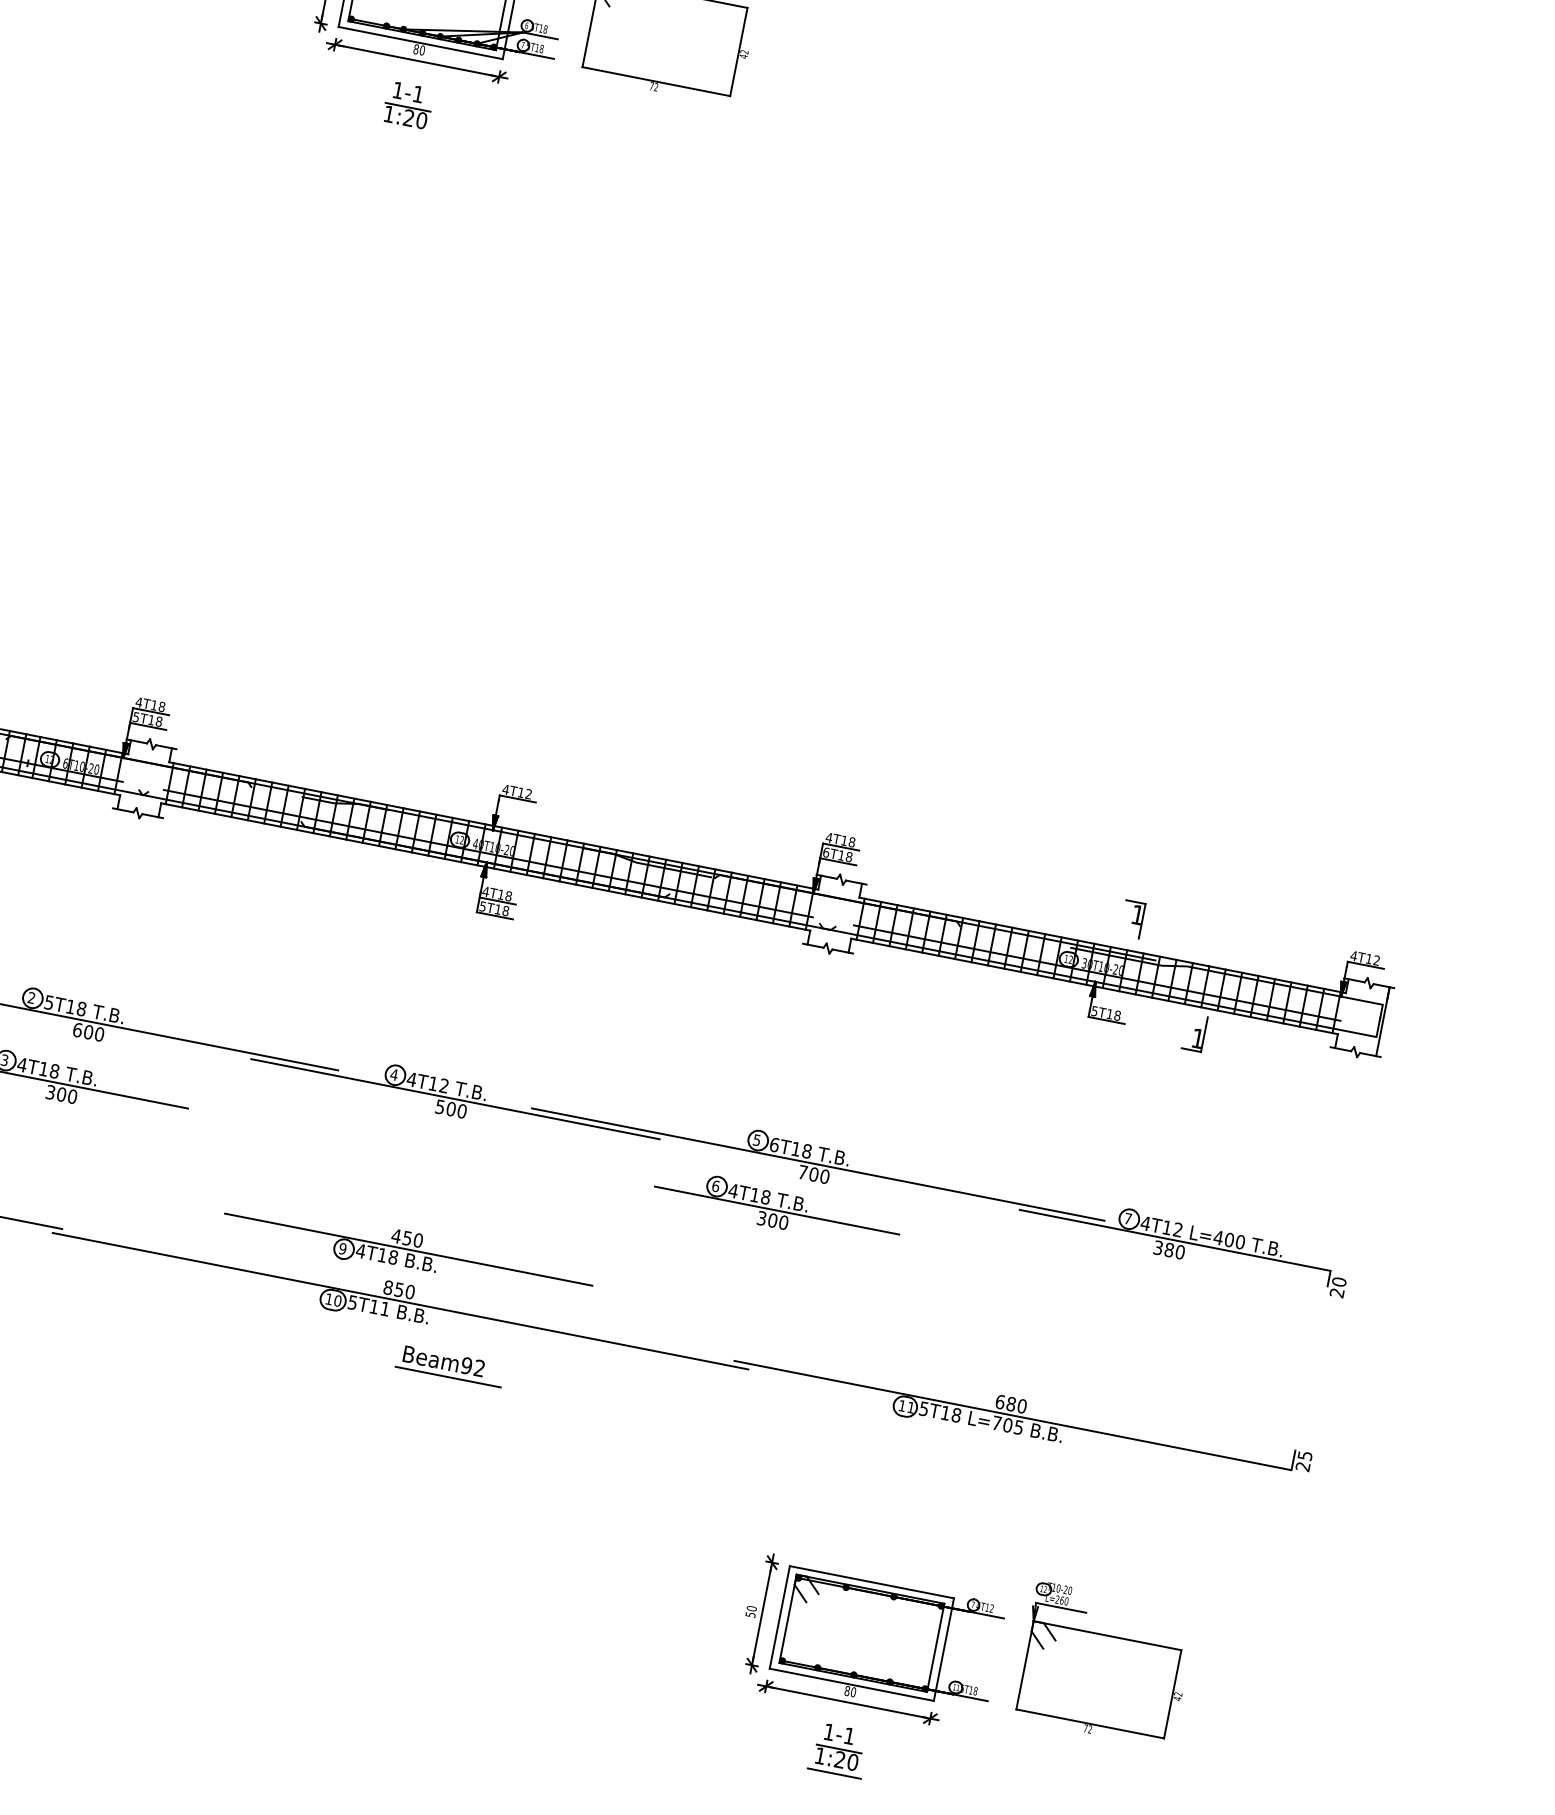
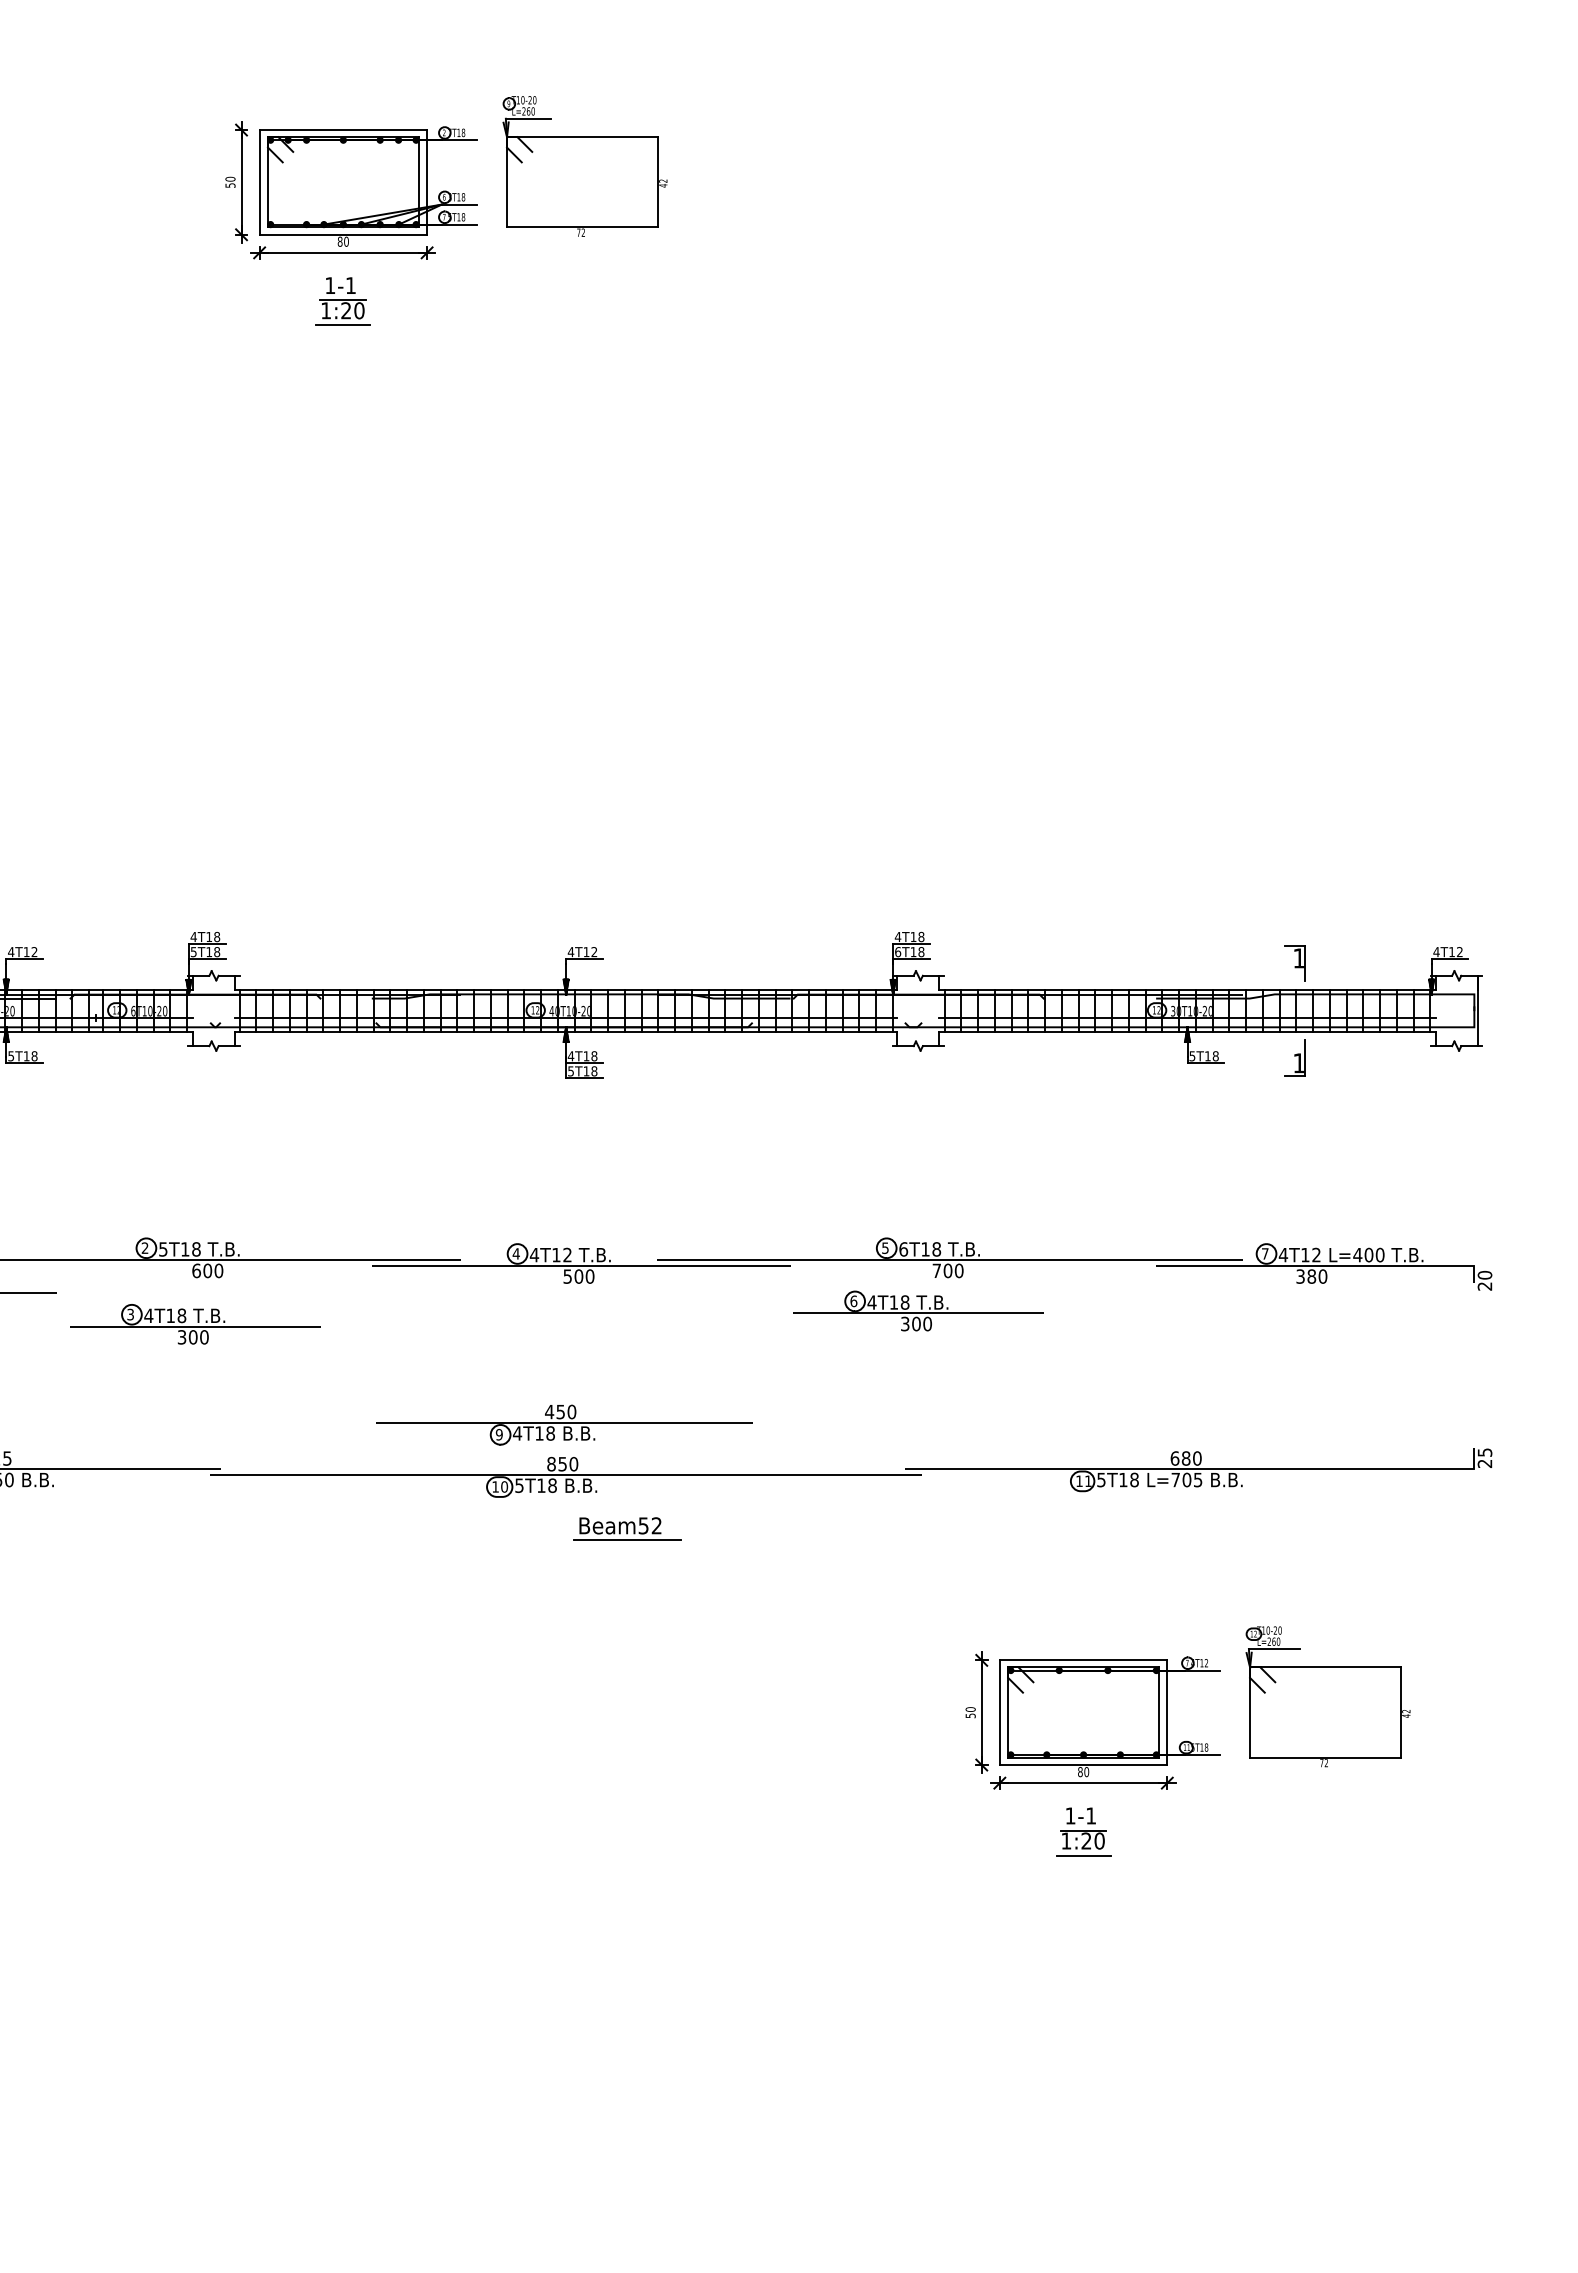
line: (403, 132) -> (343, 325), added
part: (1132, 919) -> (1294, 963), moved
text: (385, 1308) -> (552, 1485), 5T11 -> 5T18
text: (466, 1365) -> (643, 1525), Beam92 -> Beam52

